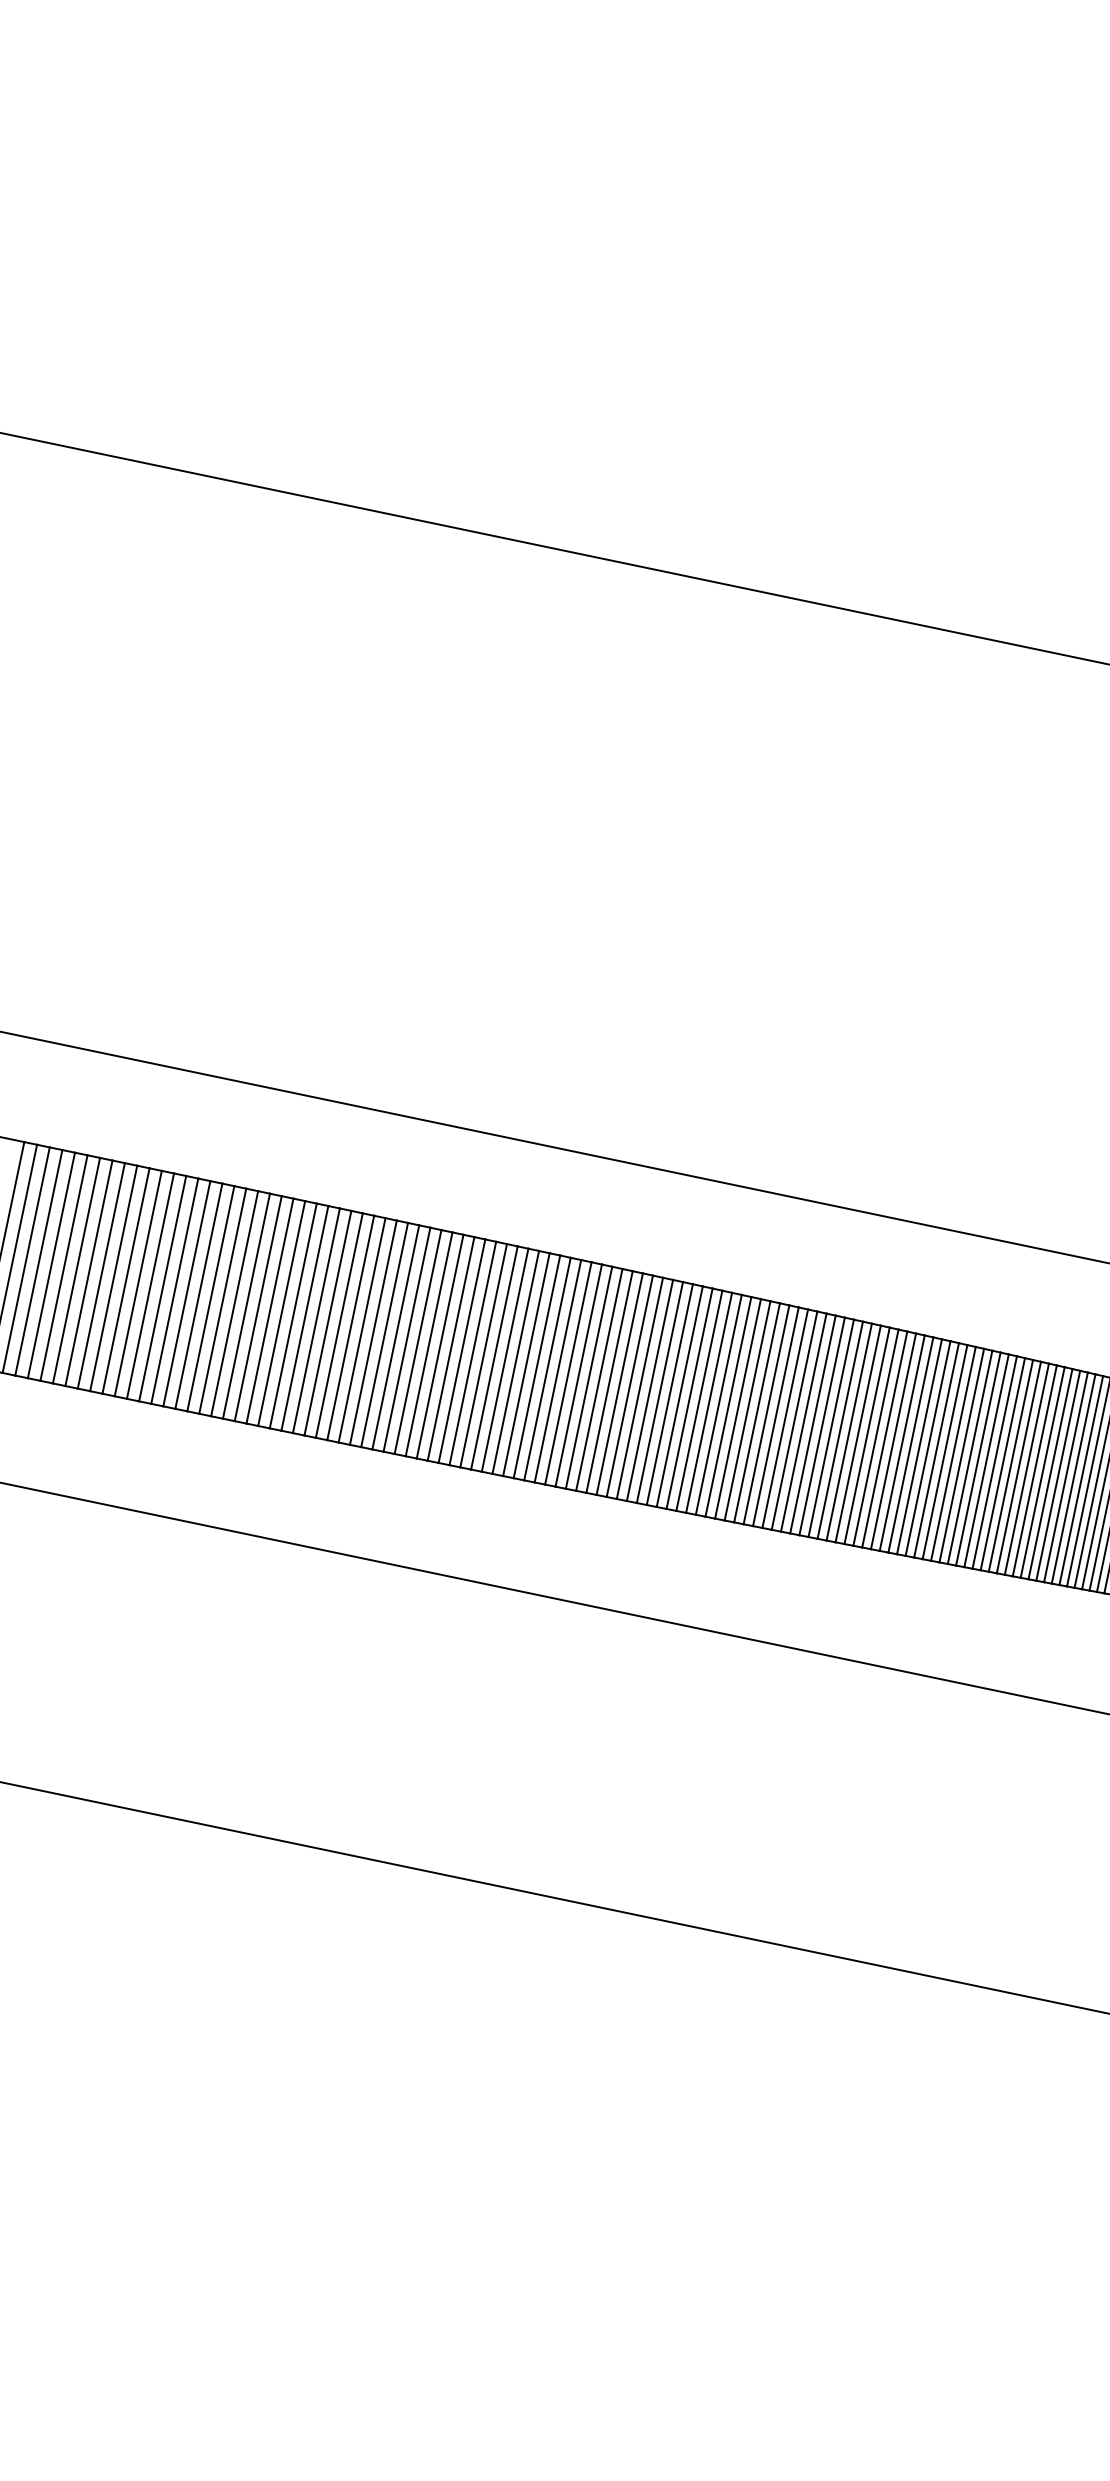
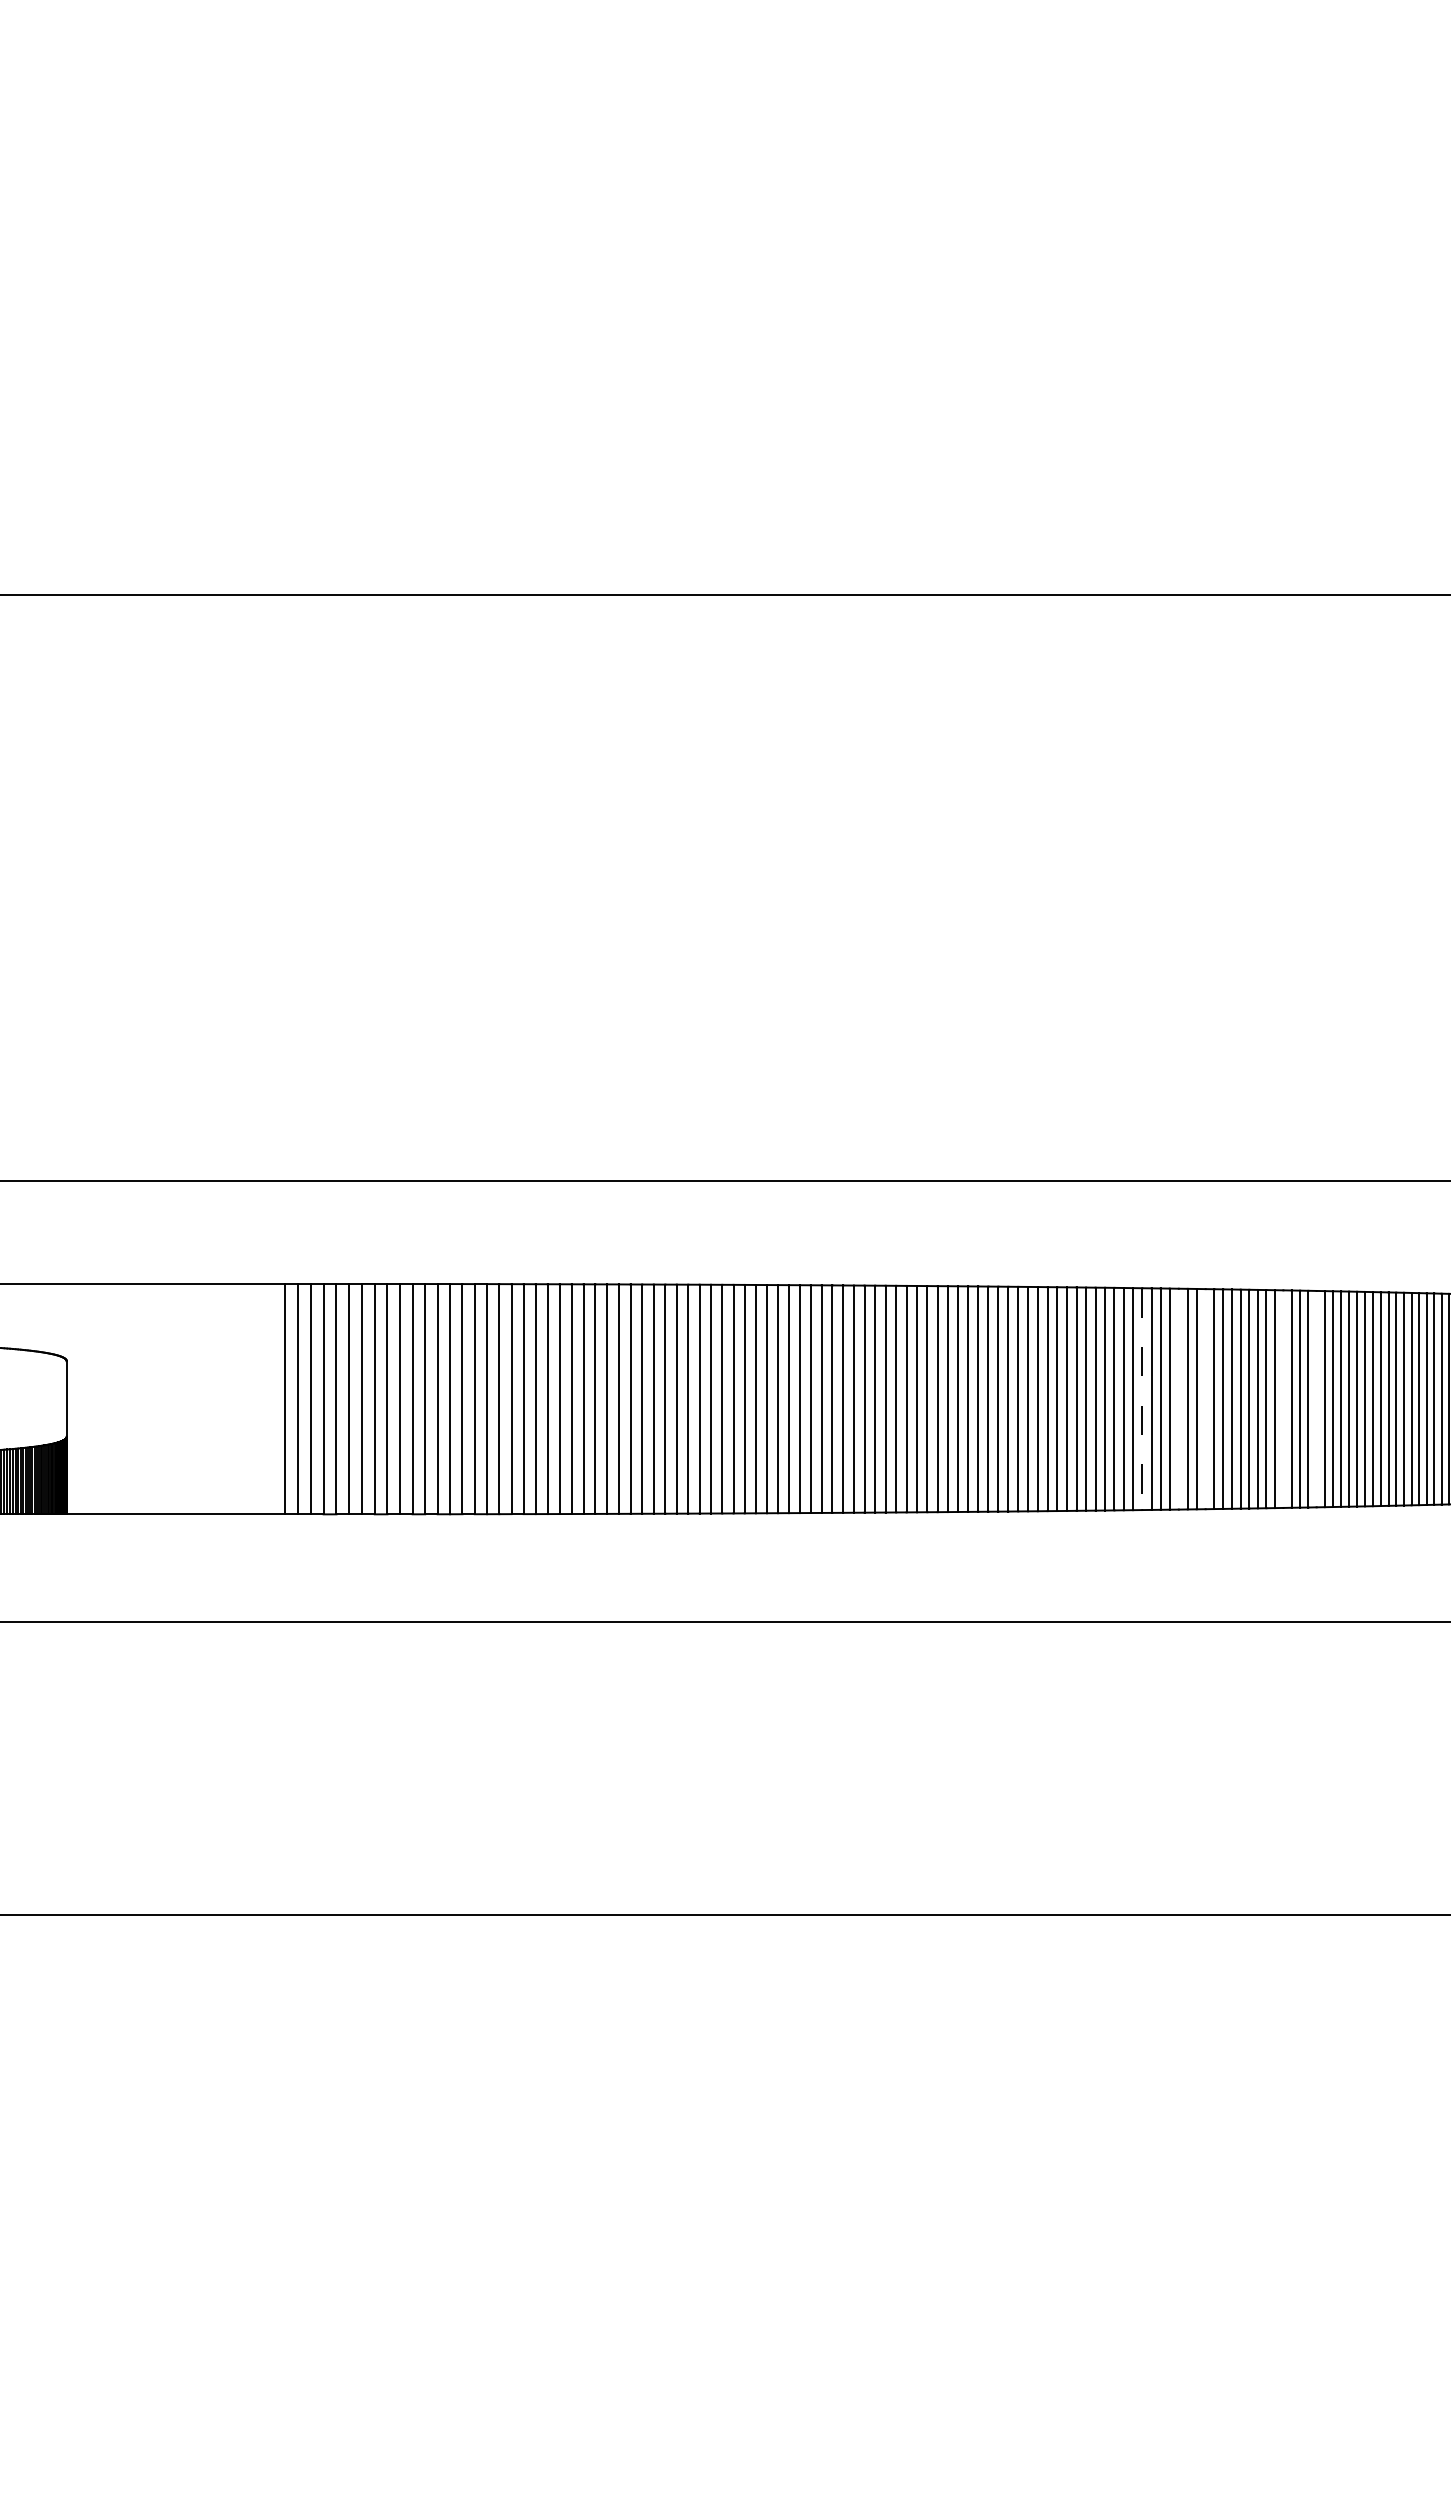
line: (840, 1430) -> (1142, 1399), solid -> dashed
line: (875, 1436) -> (1178, 1398), removed
line: (902, 1443) -> (1205, 1399), removed
line: (978, 1458) -> (1283, 1398), removed
line: (1010, 1465) -> (1316, 1398), removed

